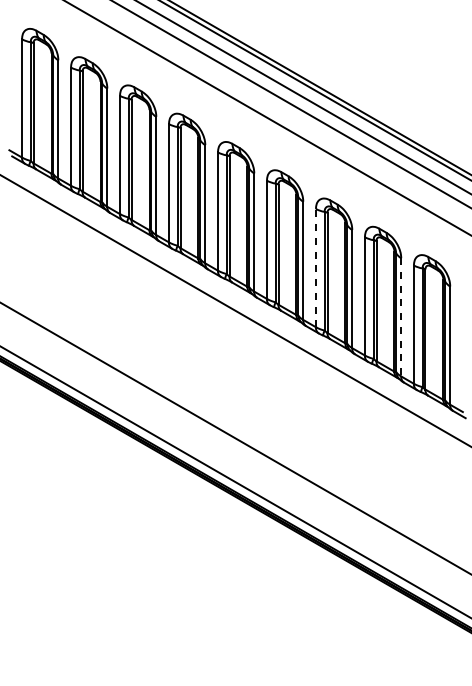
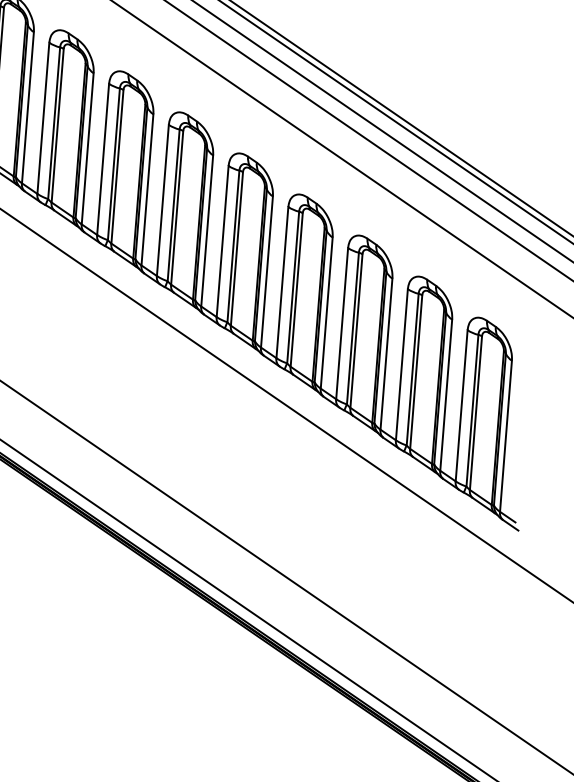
line: (315, 267) -> (341, 322), dashed -> solid
line: (401, 317) -> (446, 395), dashed -> solid

